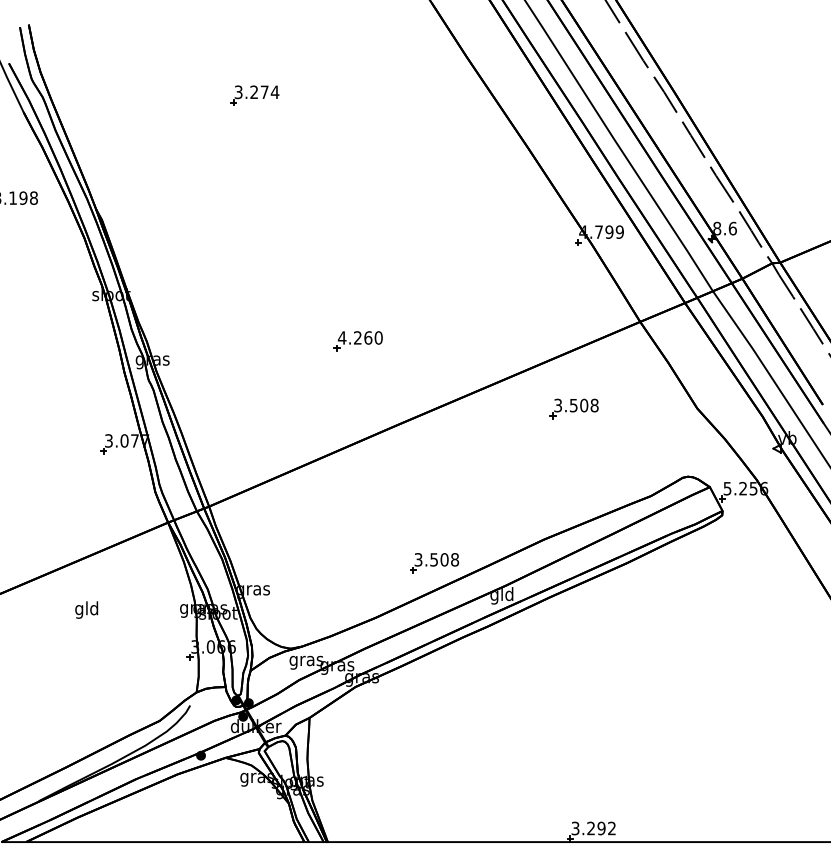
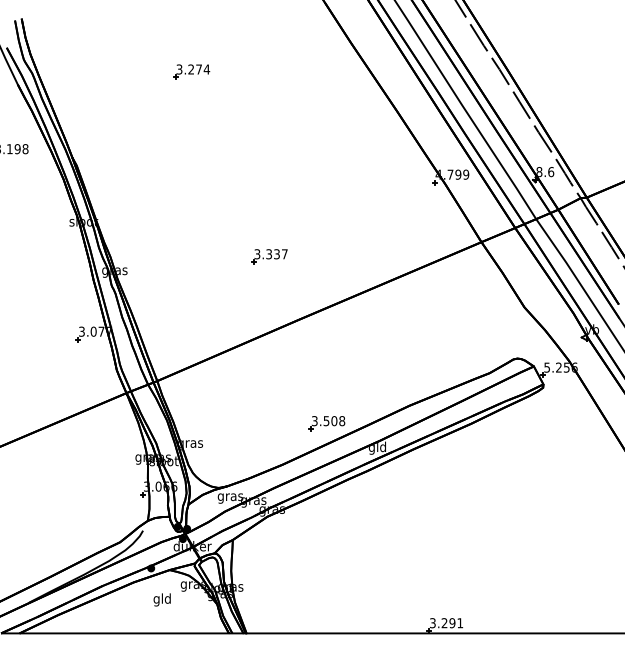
text: (359, 338) -> (270, 254), 4.260 -> 3.337
part: (573, 408) -> (431, 307), removed
text: (85, 609) -> (161, 599), moved
text: (610, 828) -> (459, 623), 3.292 -> 3.291

